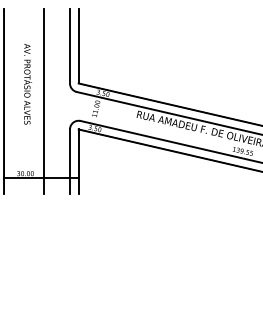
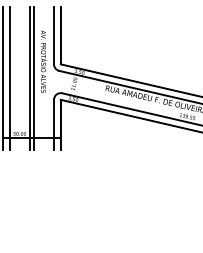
text: (27, 84) -> (43, 62), moved
line: (12, 101) -> (9, 78), added
line: (38, 101) -> (29, 78), added

